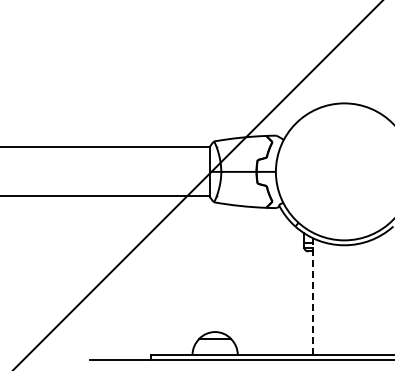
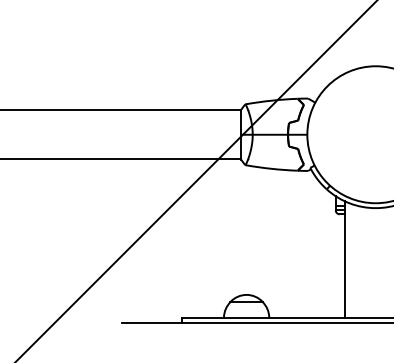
line: (313, 295) -> (344, 258), dashed -> solid

